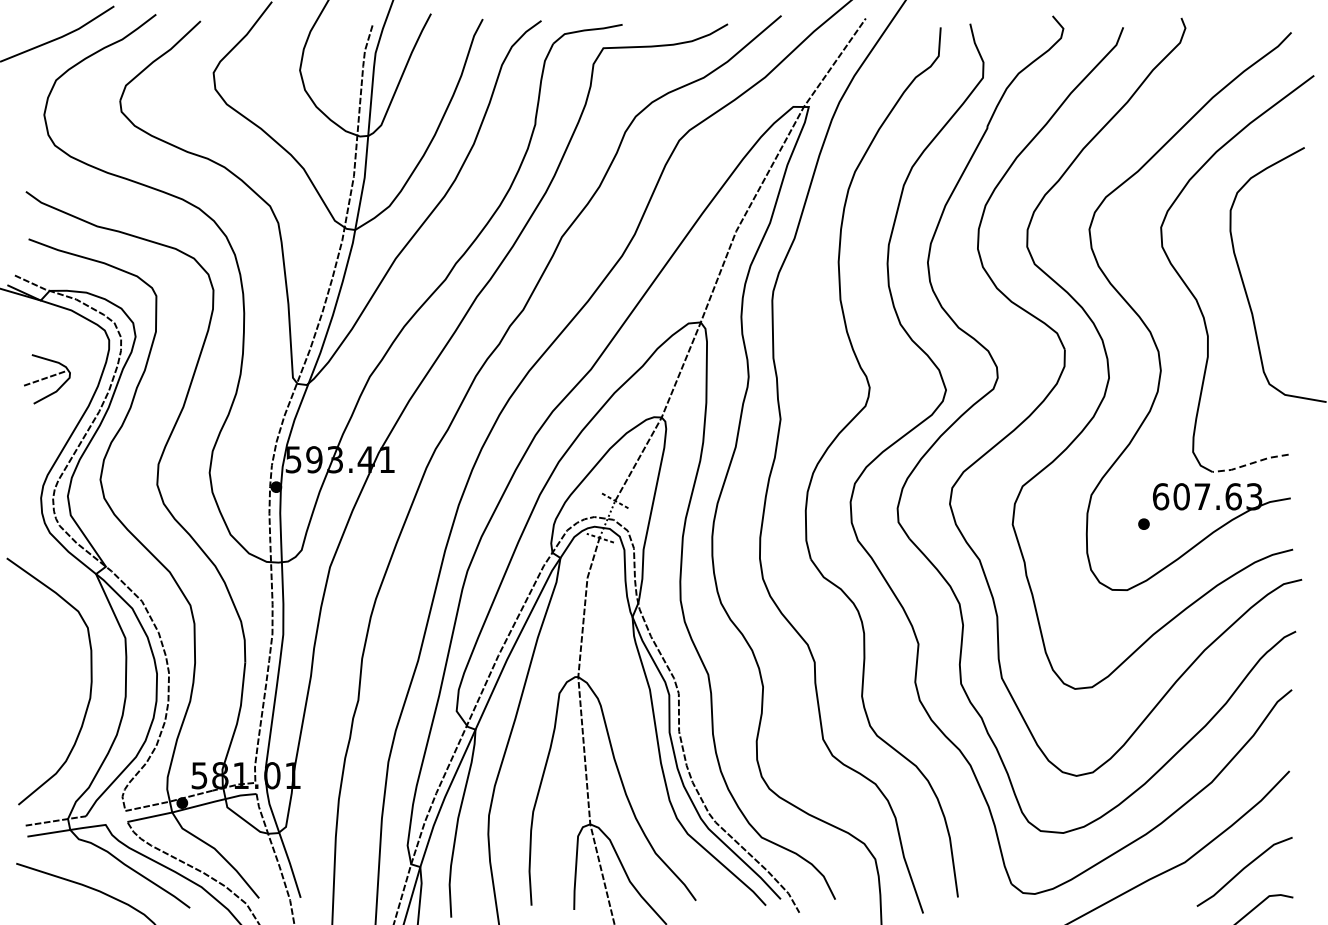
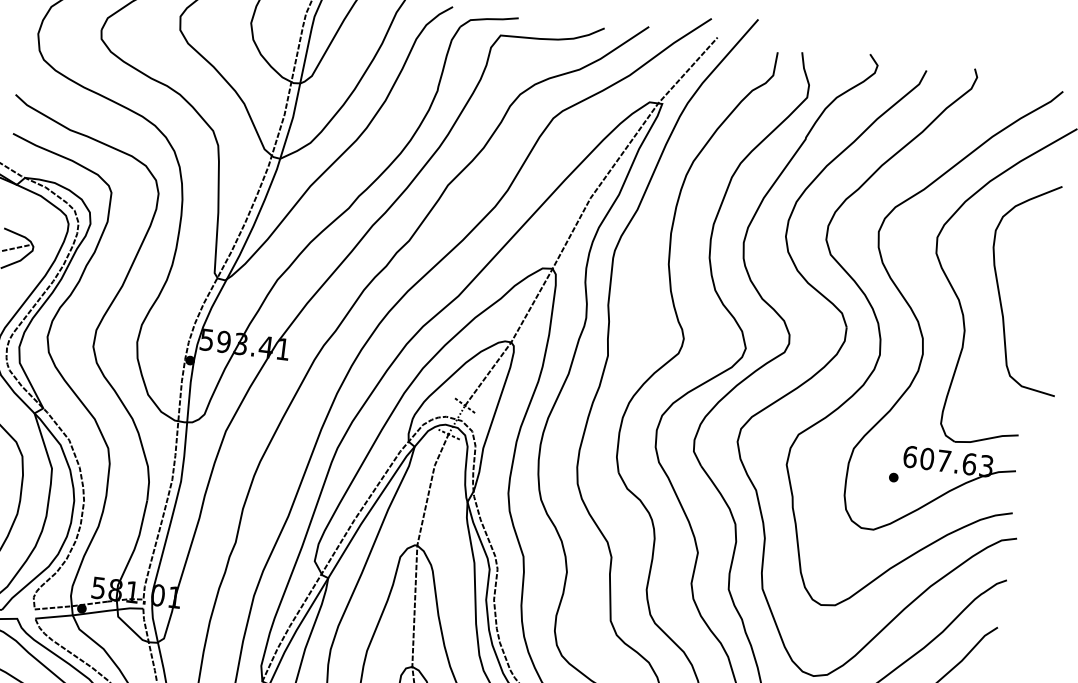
line: (1250, 463) -> (986, 438), dashed -> solid

